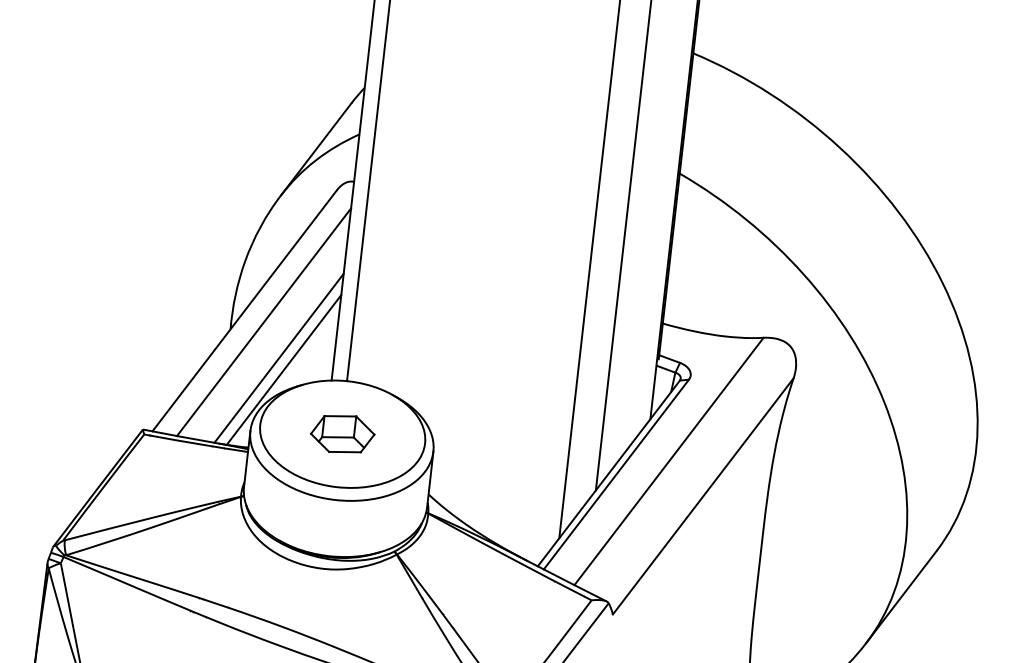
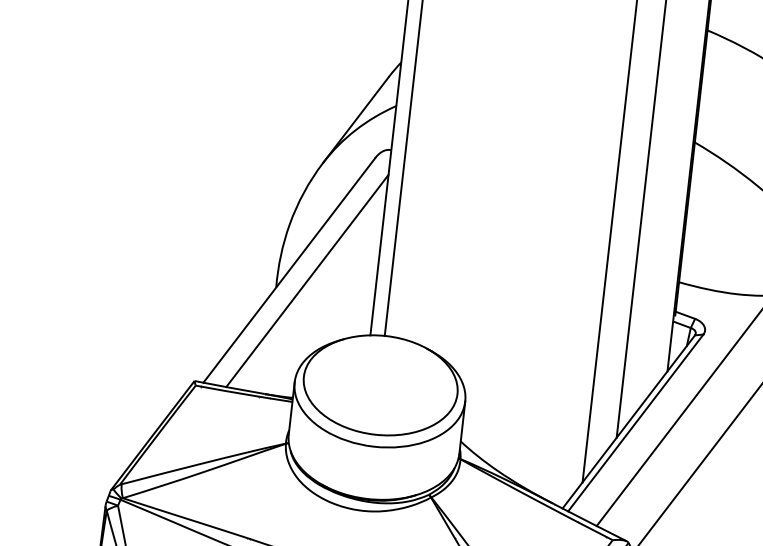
line: (278, 357) -> (320, 313), removed
line: (283, 369) -> (325, 325), removed
part: (342, 434) -> (380, 385), removed

